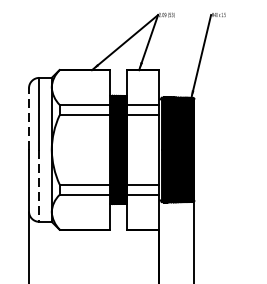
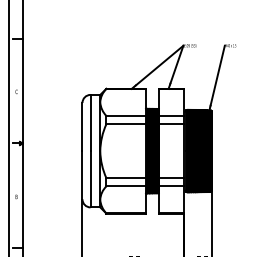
line: (29, 118) -> (82, 126), dashed -> solid
line: (39, 186) -> (90, 179), dashed -> solid

